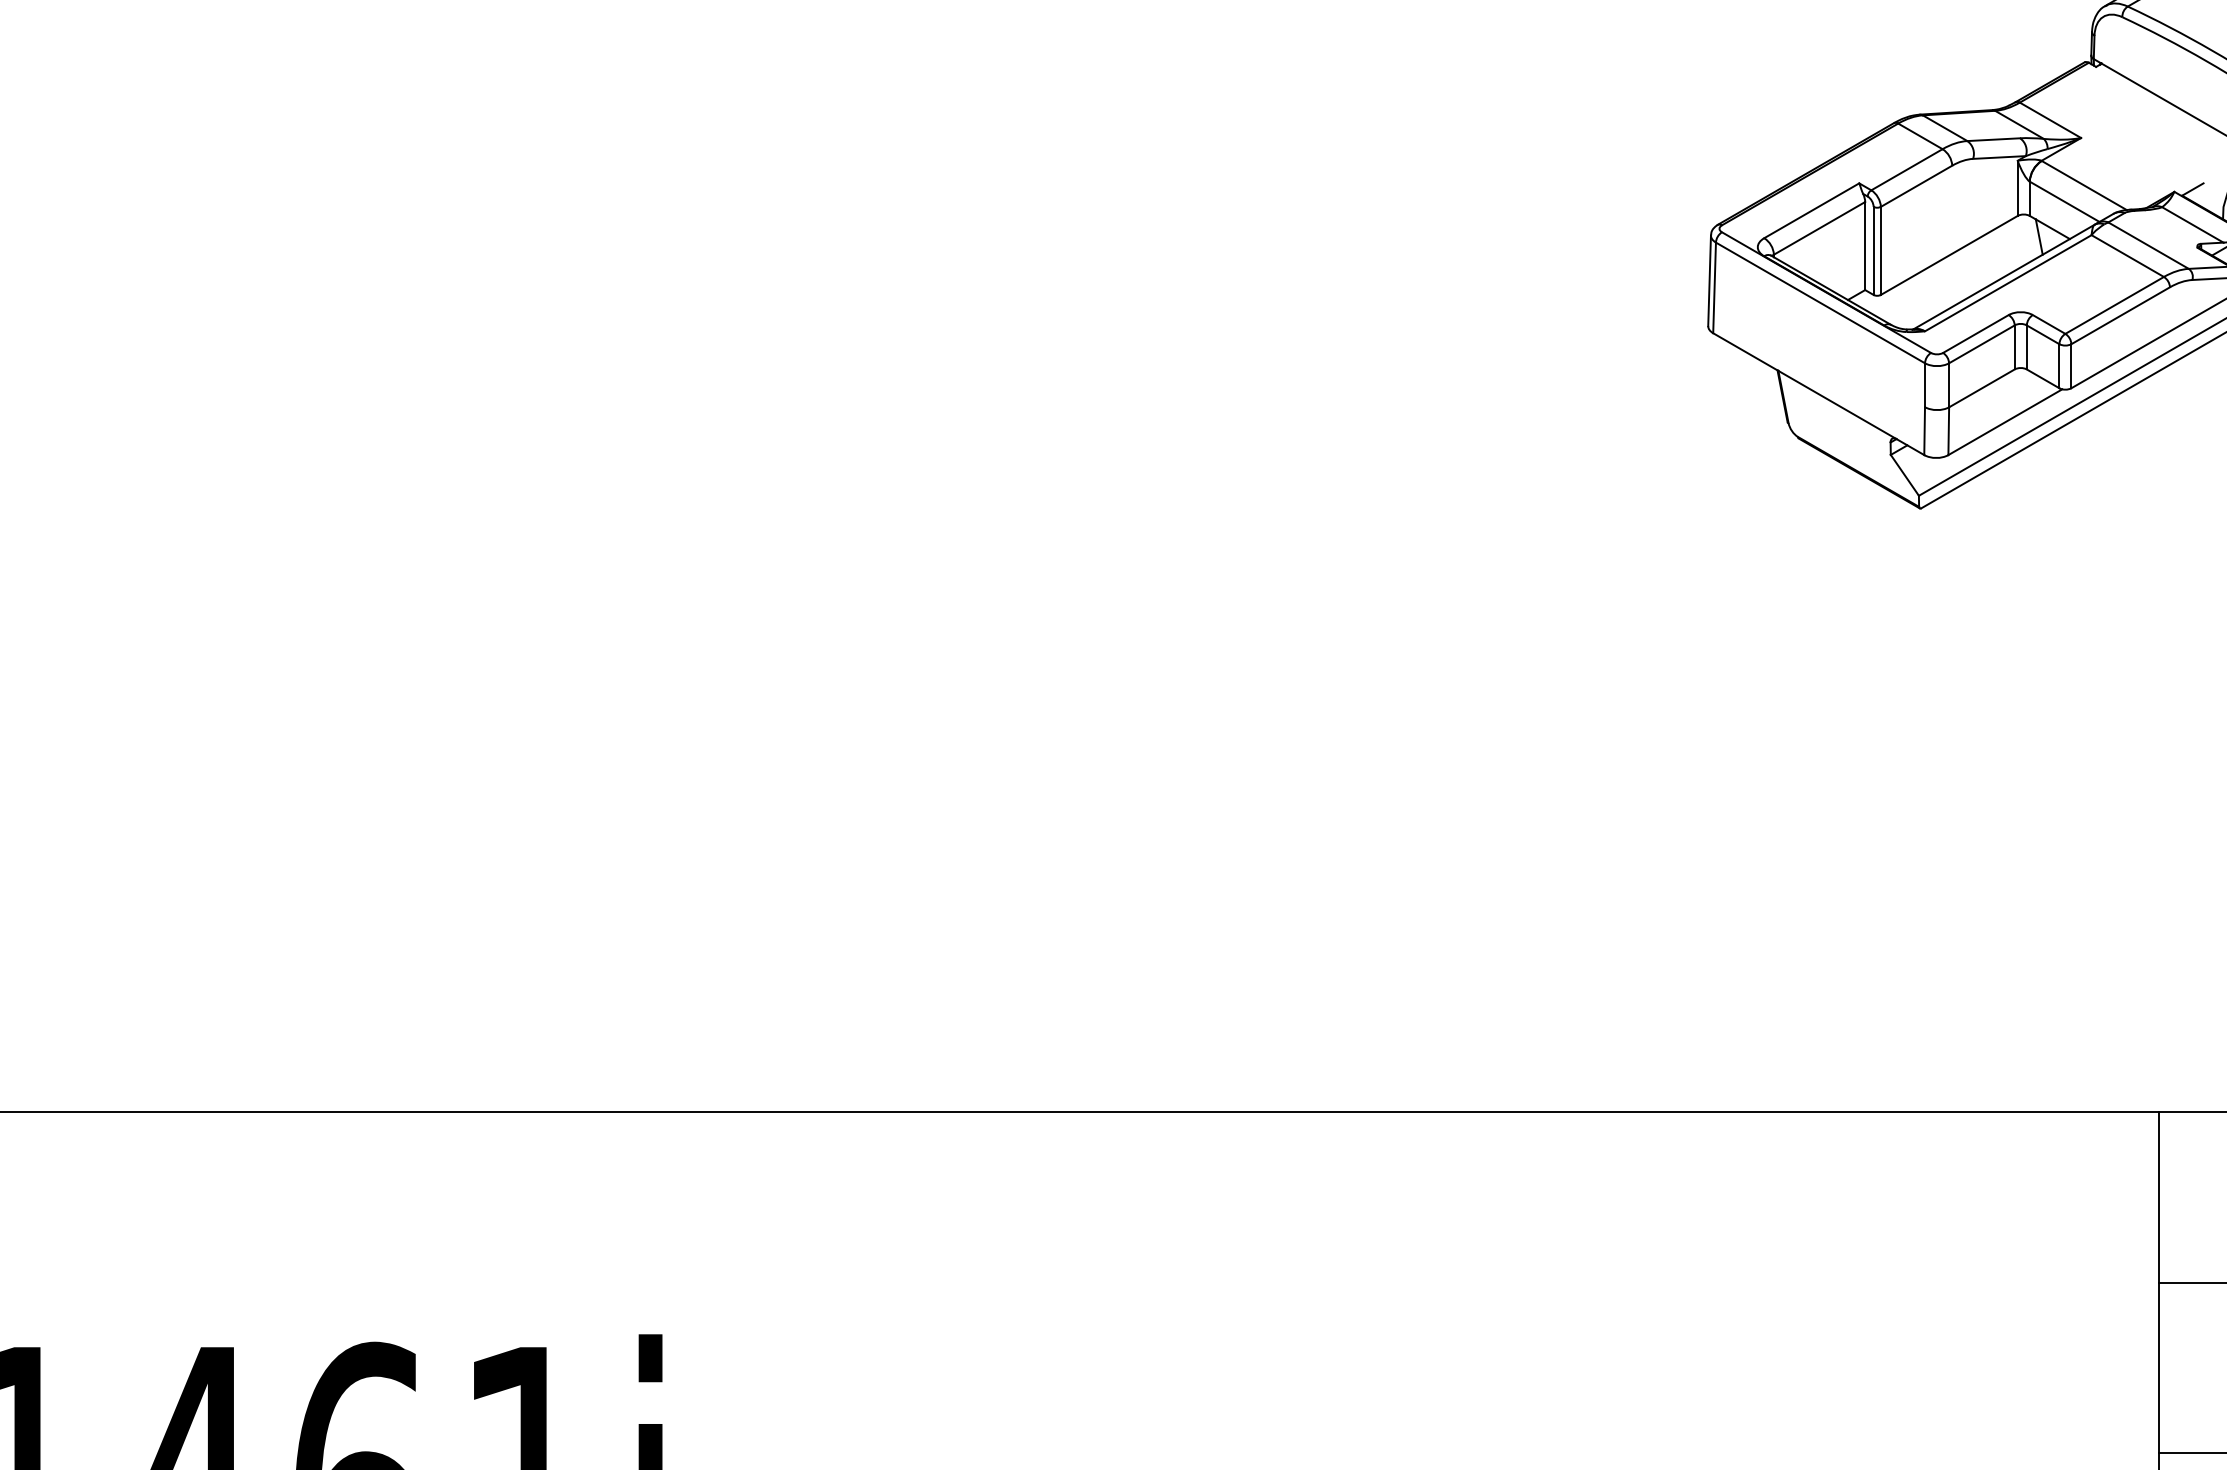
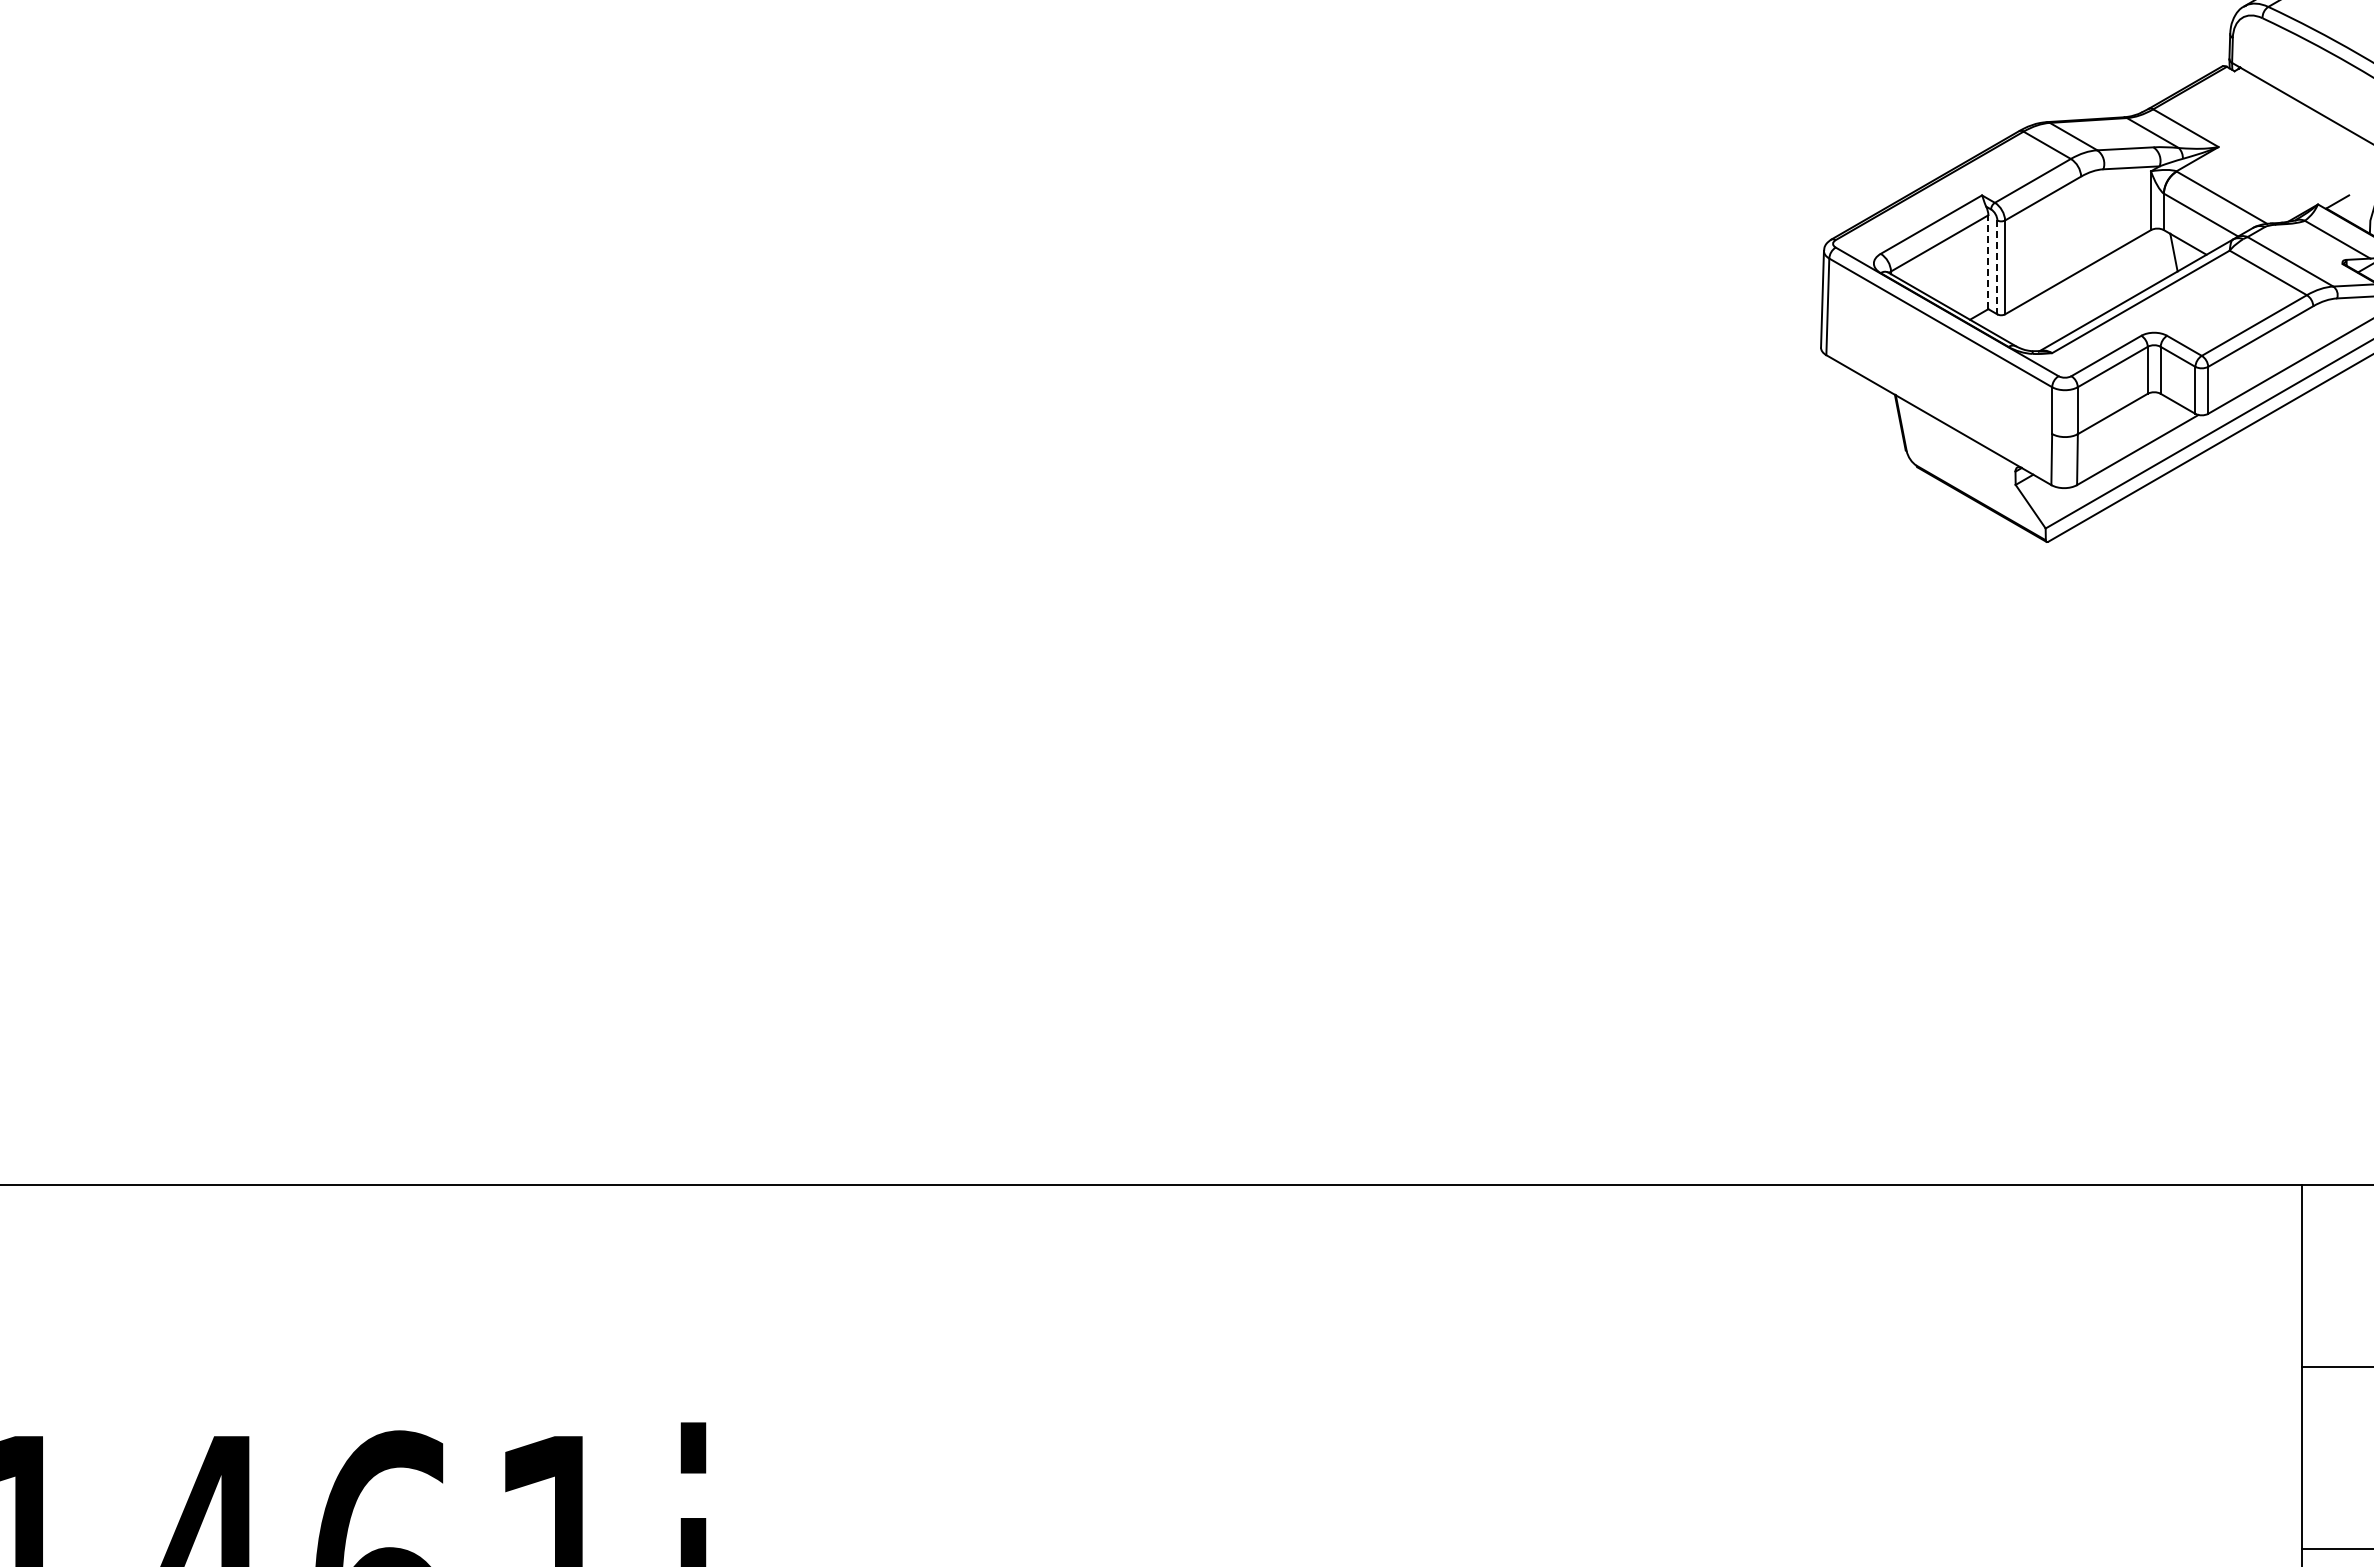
line: (1865, 246) -> (1988, 262), solid -> dashed
line: (1873, 250) -> (1997, 267), solid -> dashed

